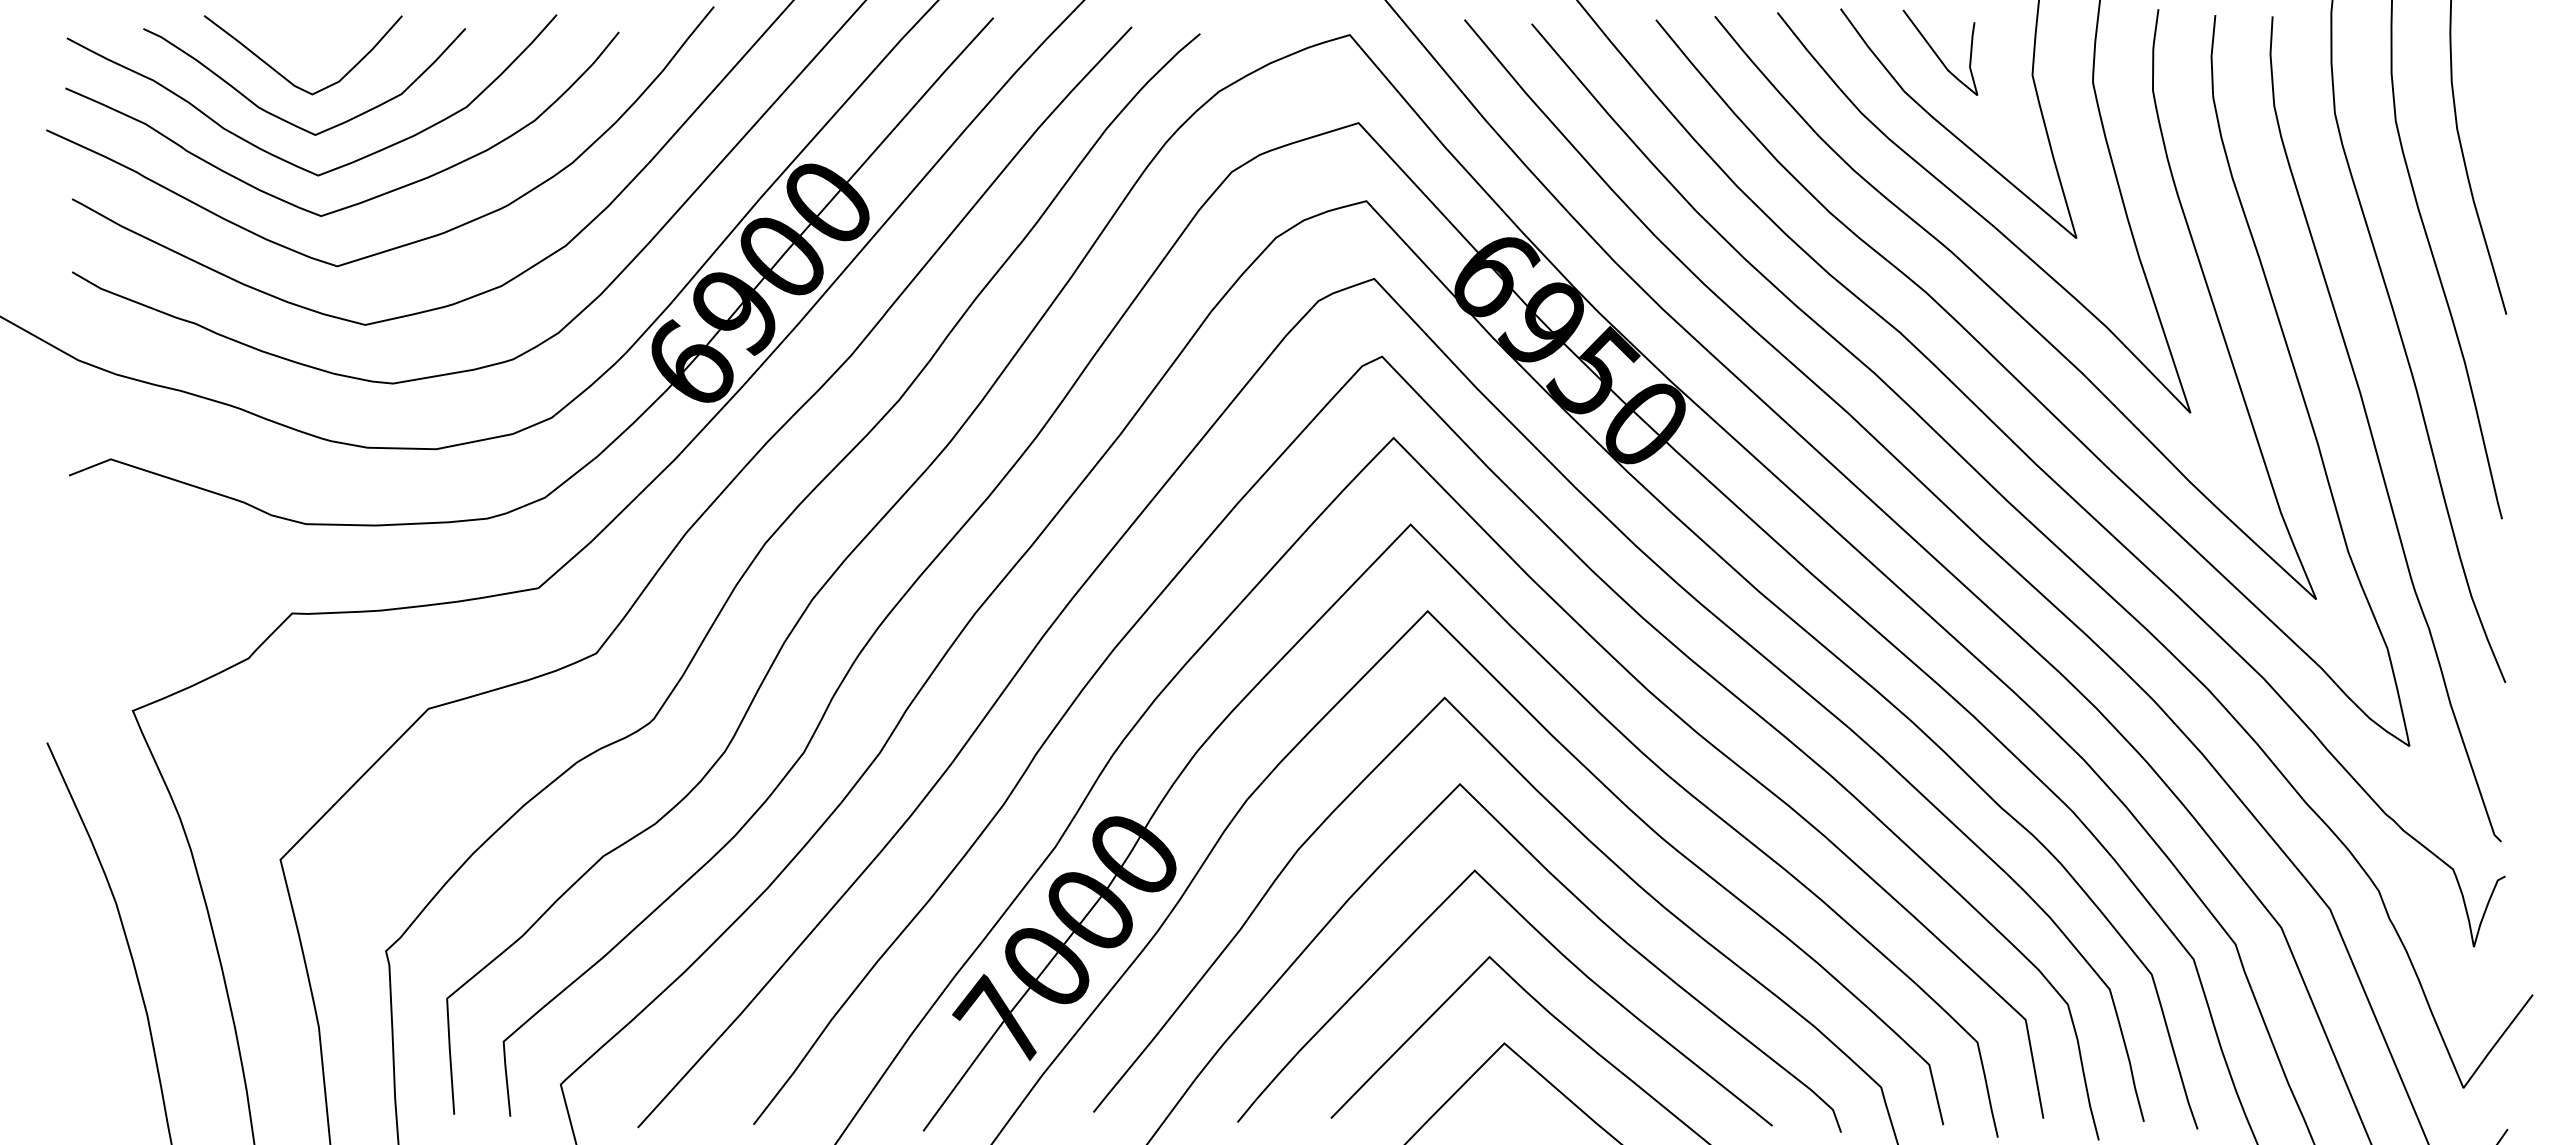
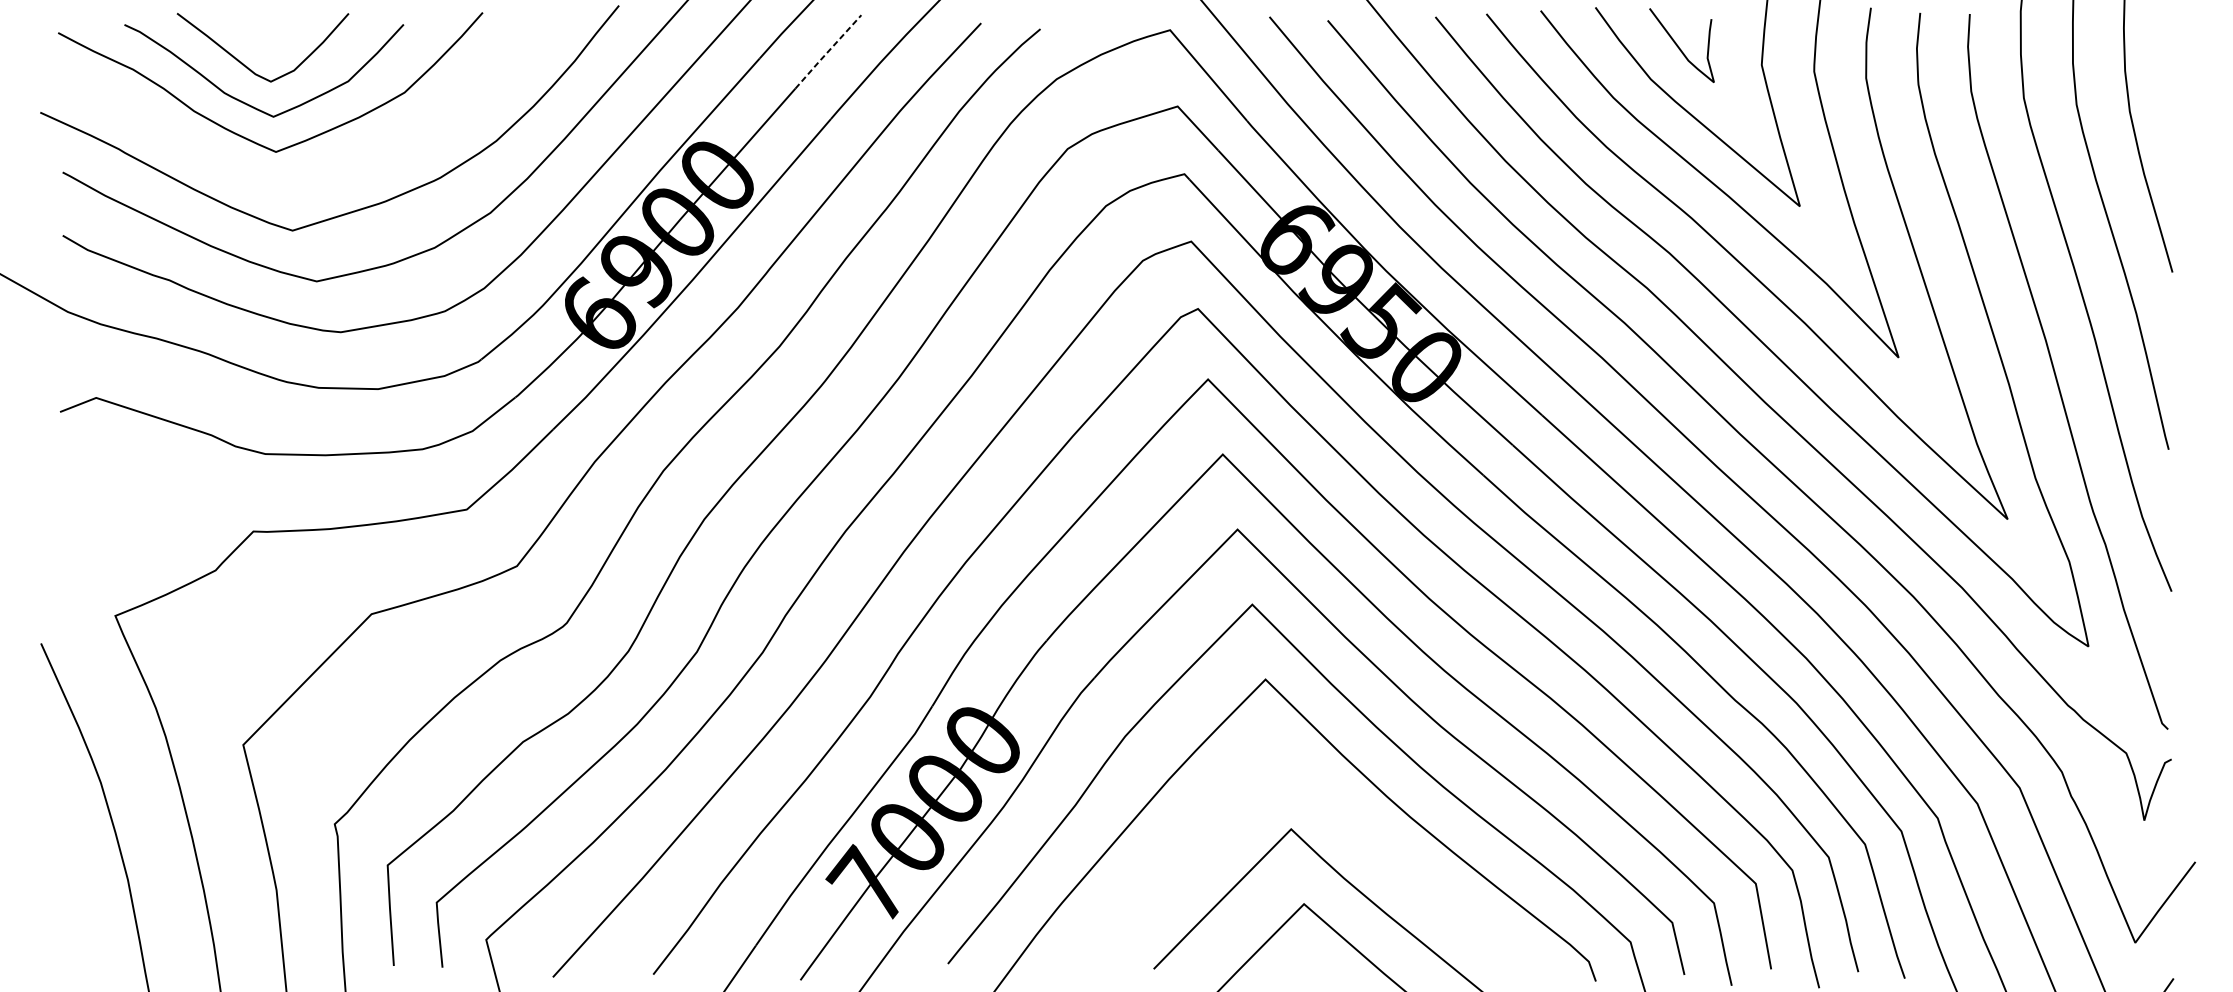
line: (954, 60) -> (827, 52), solid -> dashed
curve: (371, 197) -> (322, 170), removed
curve: (1553, 947) -> (1346, 821), removed

